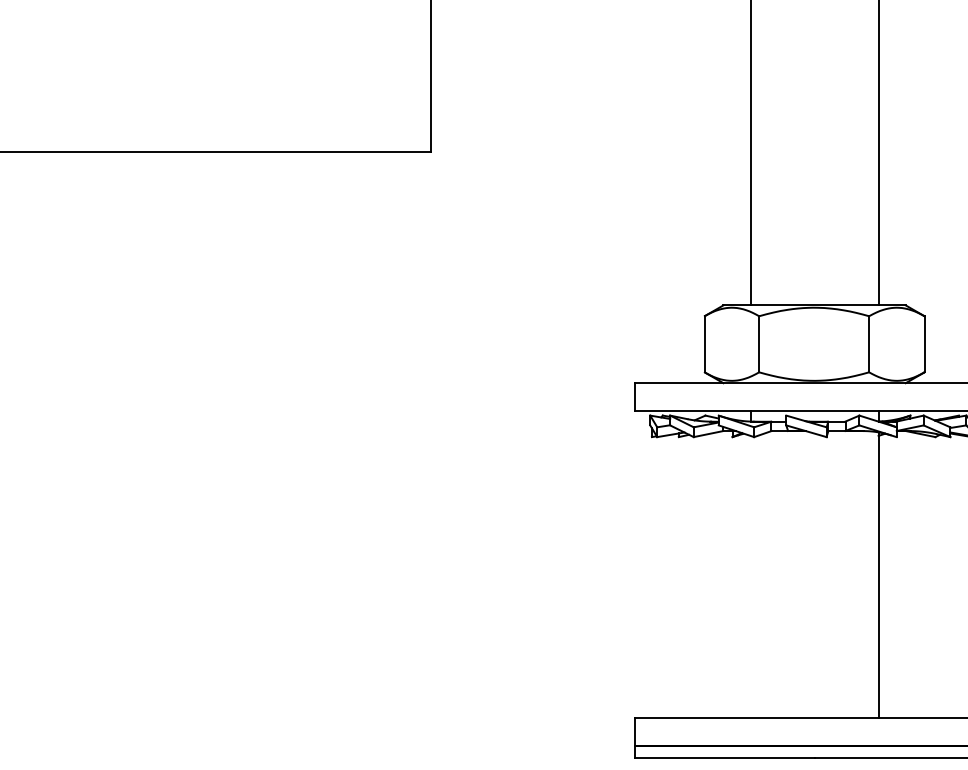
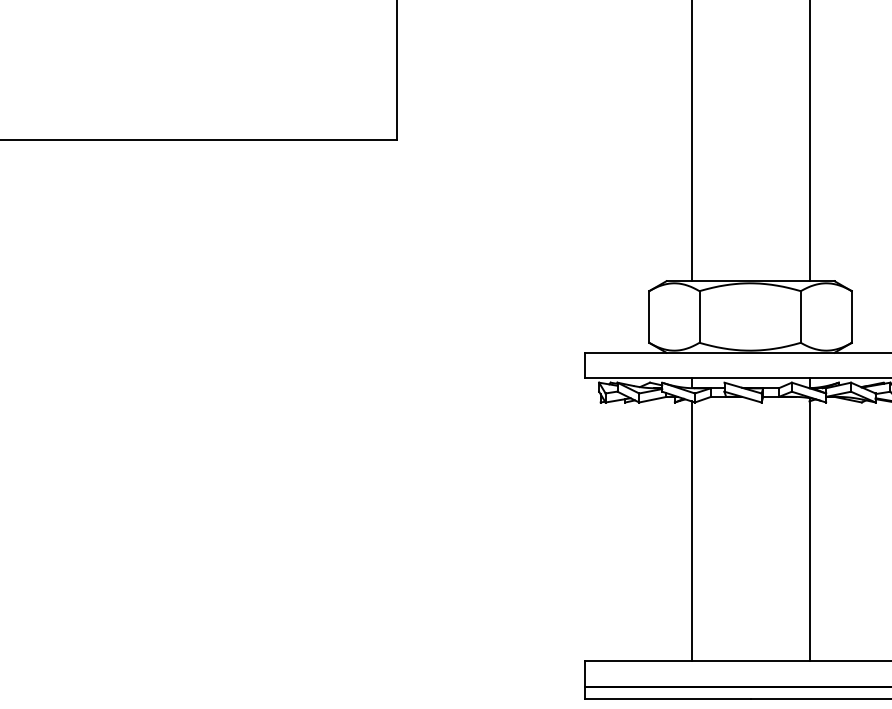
line: (750, 577) -> (691, 531), added

